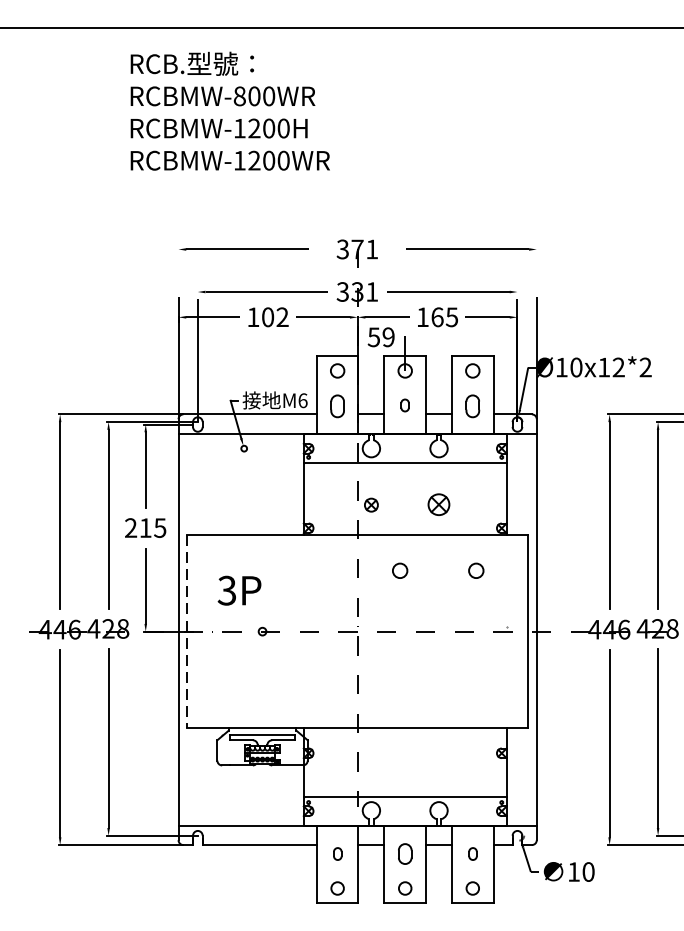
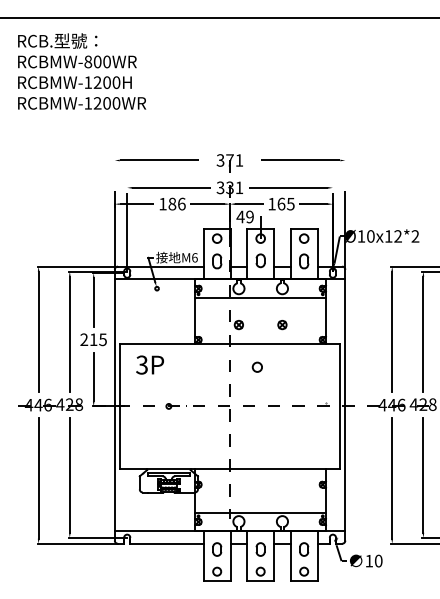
text: (230, 111) -> (82, 71), moved
text: (274, 316) -> (176, 203), 102 -> 186
text: (373, 336) -> (240, 216), 59 -> 49
part: (404, 404) -> (260, 260), size x1.67
part: (439, 505) -> (282, 325), size x0.62
circle: (474, 569) -> (305, 366), removed
text: (238, 589) -> (149, 364), moved
line: (187, 631) -> (120, 406), dashed -> solid
part: (338, 854) -> (217, 549), size x1.67
part: (473, 854) -> (304, 549), size x1.67

